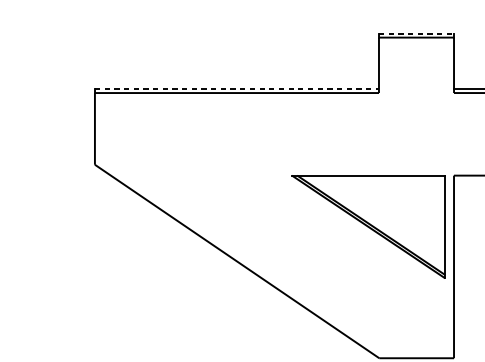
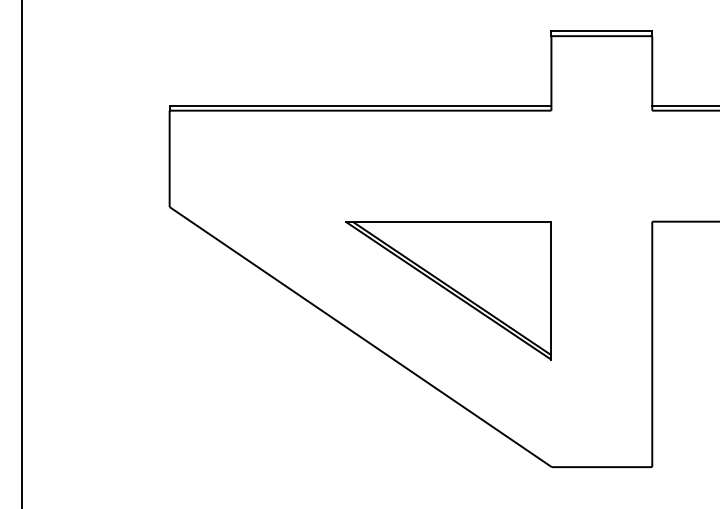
line: (416, 34) -> (602, 31), dashed -> solid
line: (236, 89) -> (360, 105), dashed -> solid
part: (368, 226) -> (448, 290), moved

